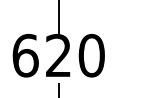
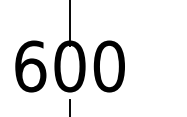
text: (58, 55) -> (69, 66), 620 -> 600

